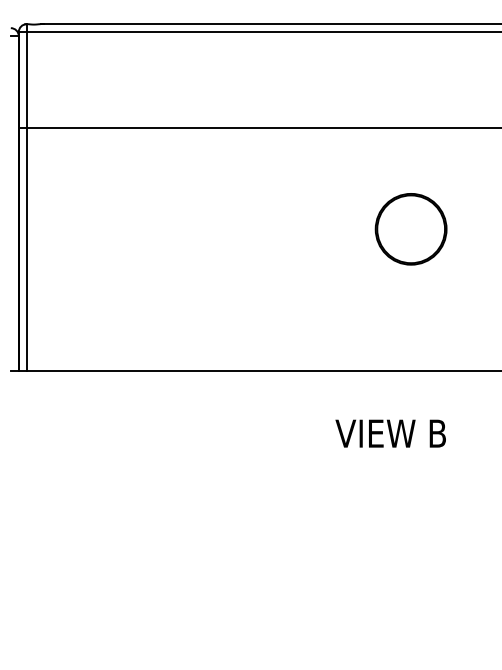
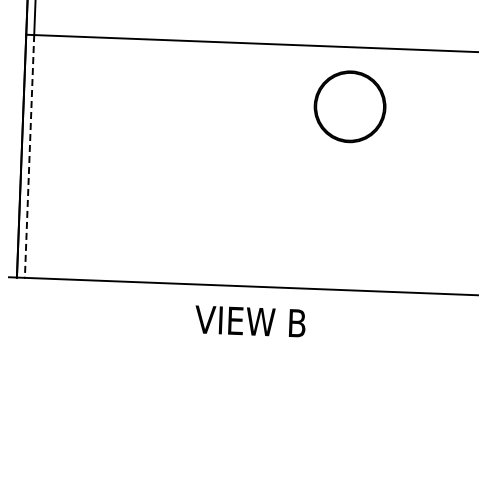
part: (410, 229) -> (349, 106), moved
line: (26, 249) -> (29, 156), solid -> dashed
text: (390, 433) -> (250, 321), moved

